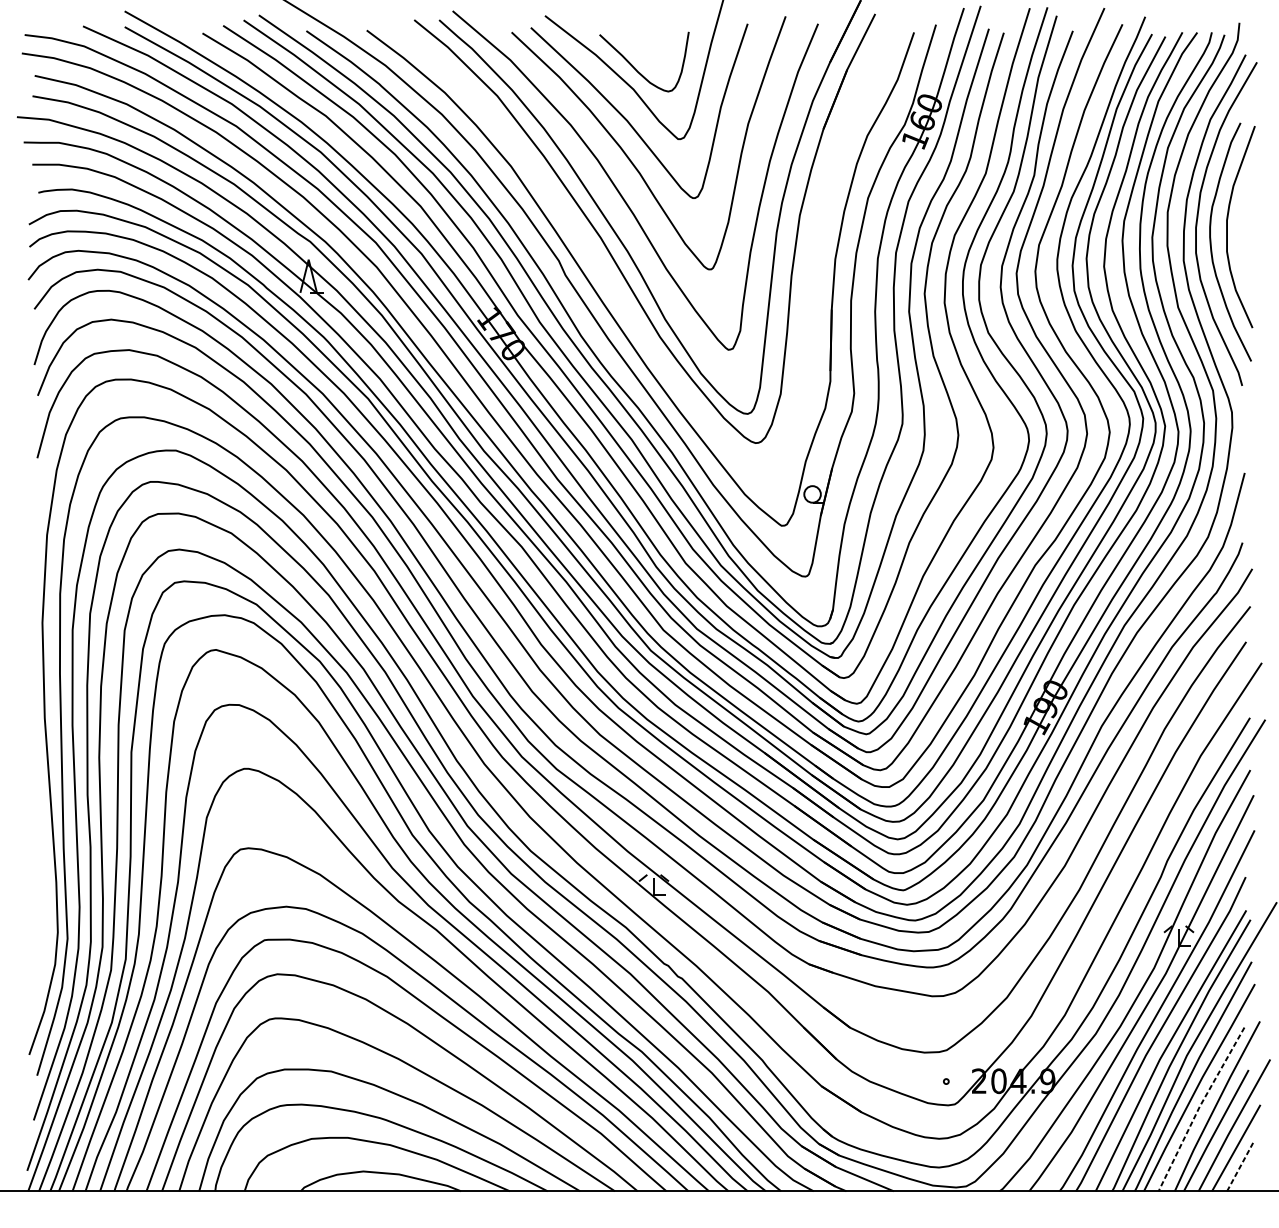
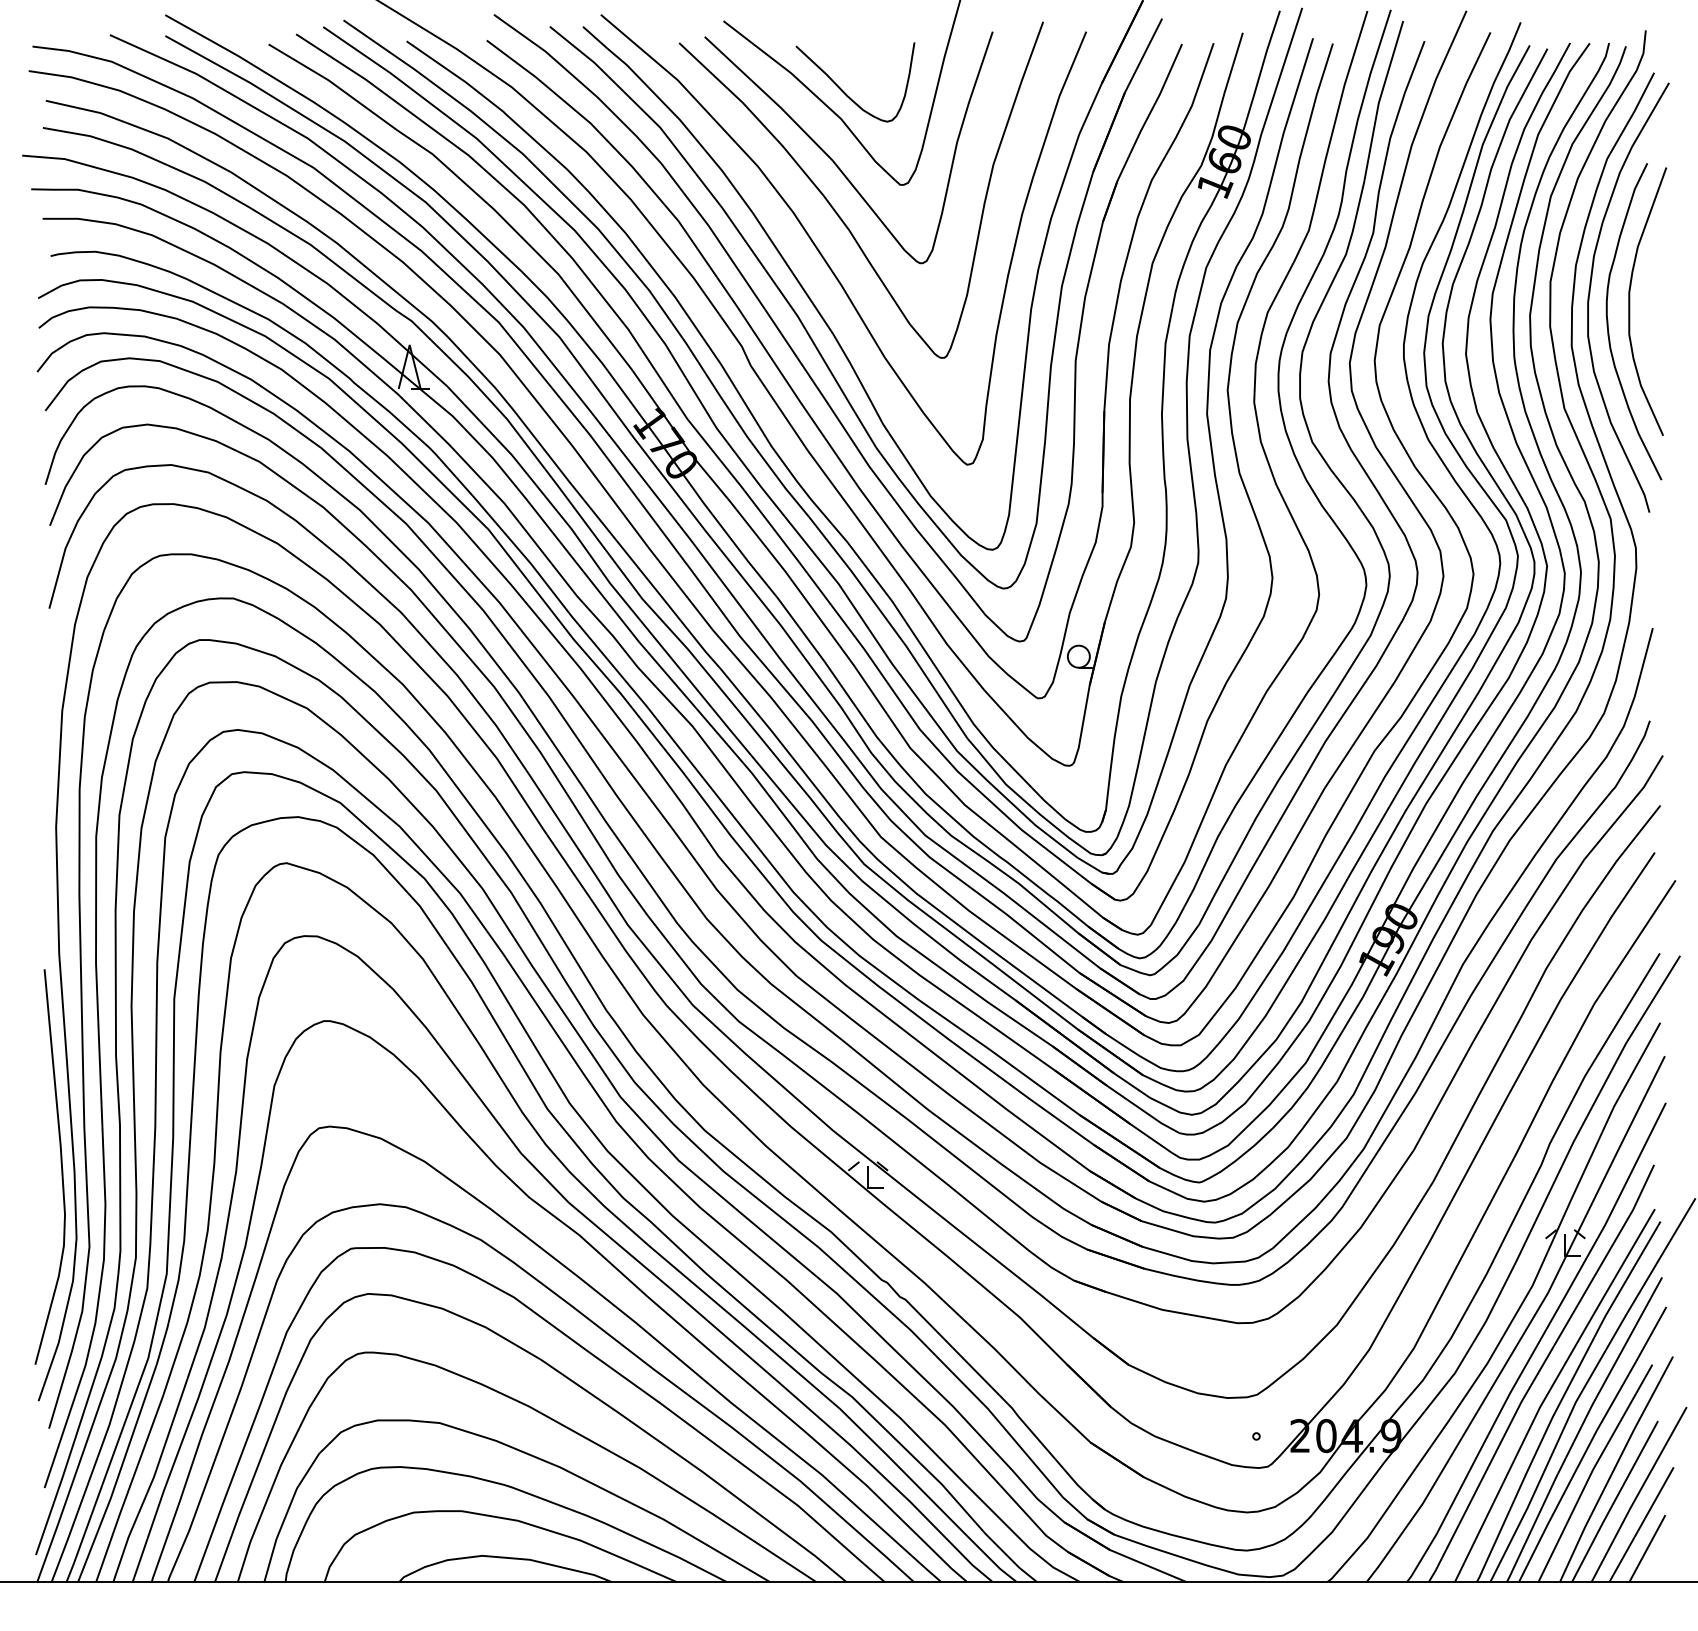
part: (599, 266) -> (796, 354), added
curve: (45, 876) -> (60, 1163), added
line: (1199, 1107) -> (1592, 1471), dashed -> solid
line: (1240, 1165) -> (1647, 1548), dashed -> solid

